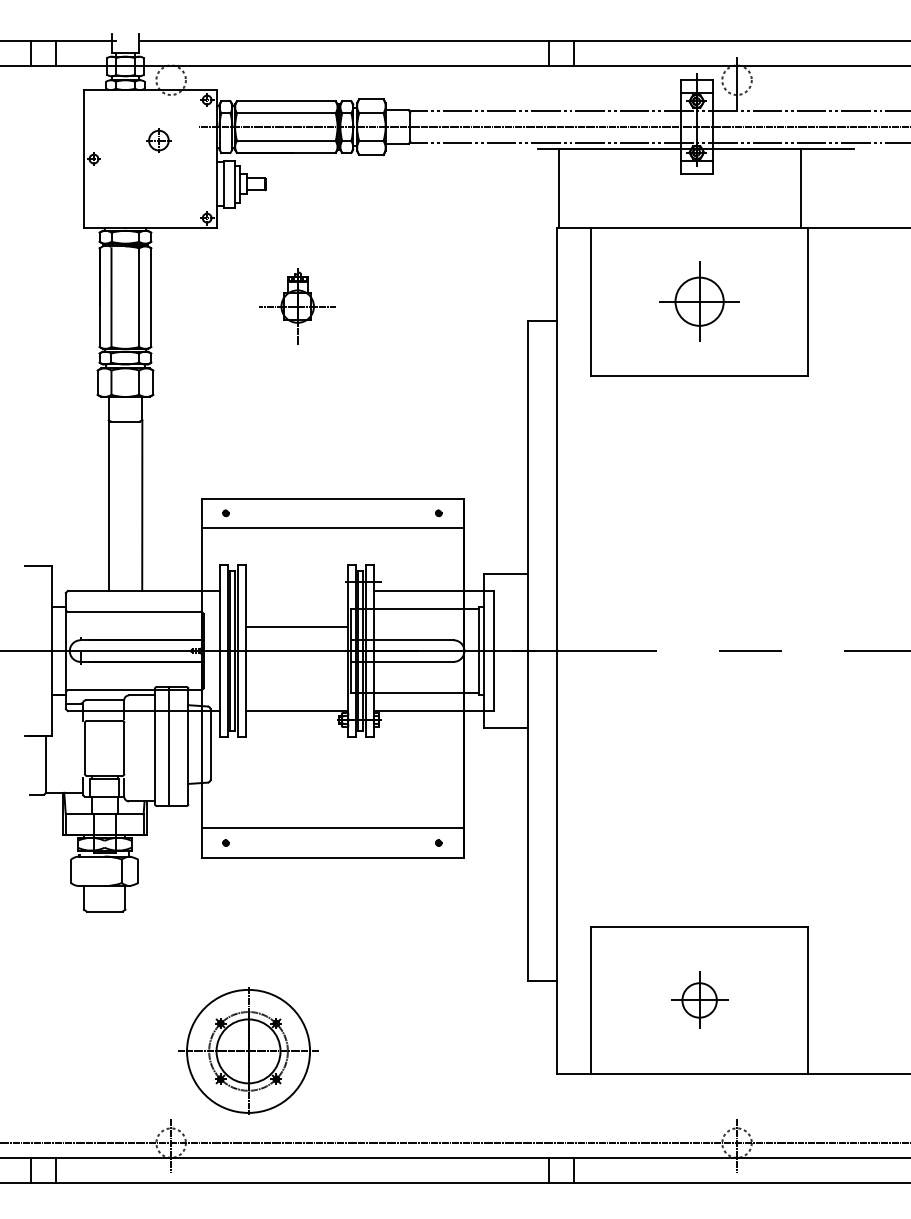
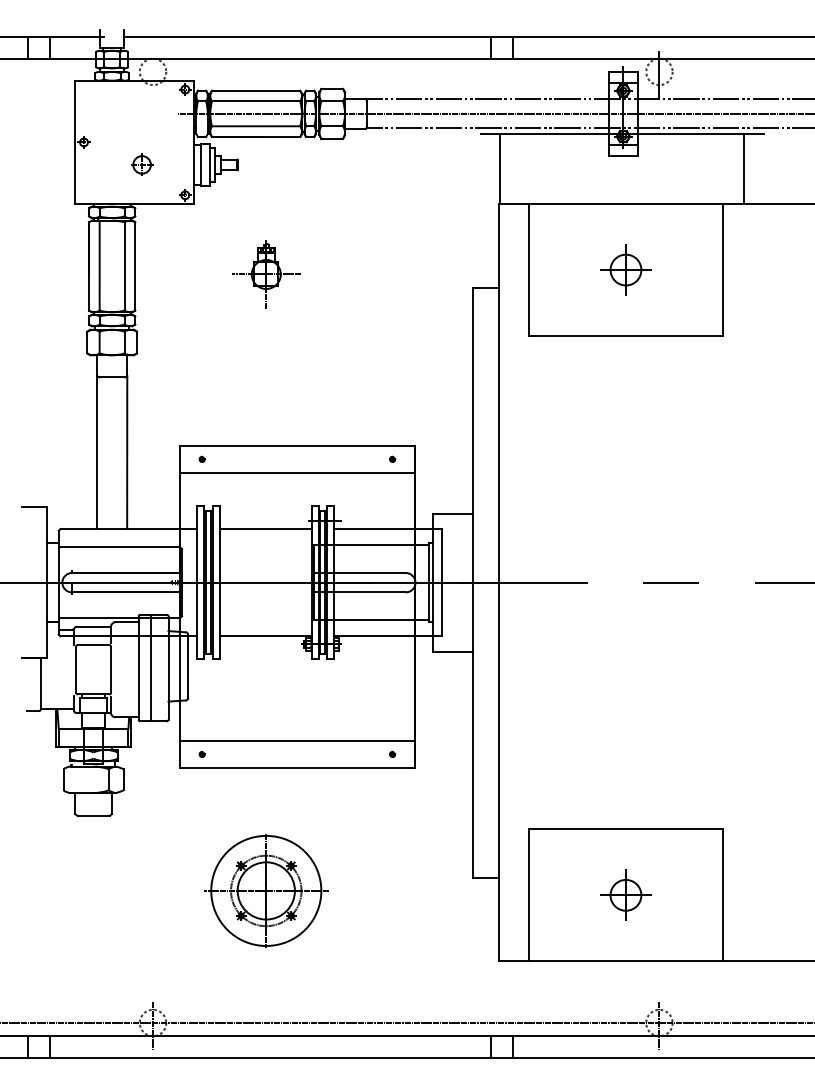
part: (159, 140) -> (142, 164), moved
line: (800, 188) -> (743, 168), moved
part: (699, 301) -> (625, 269), size x0.71
line: (296, 627) -> (265, 529), moved
part: (248, 1050) -> (266, 890), moved

